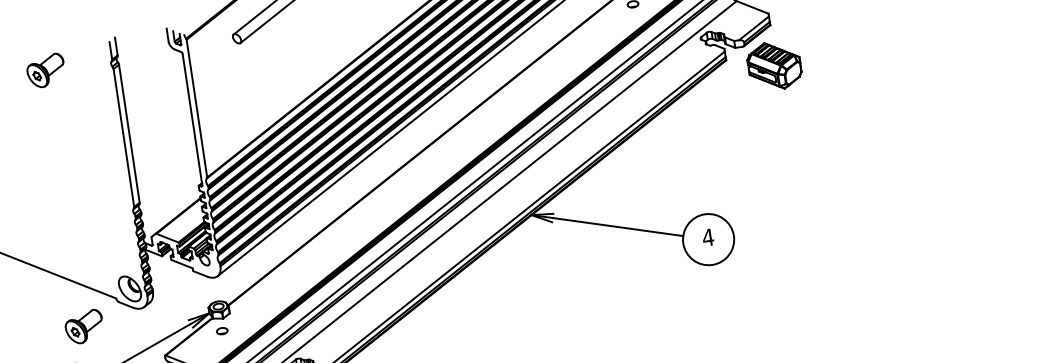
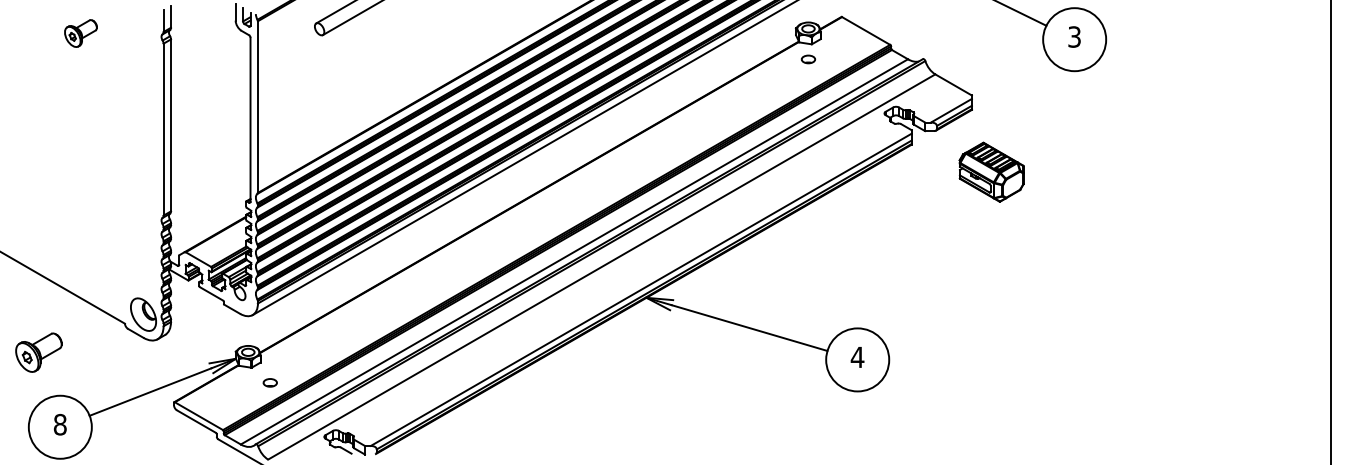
part: (774, 65) -> (991, 171), moved
part: (45, 70) -> (80, 33), size x0.7
part: (83, 326) -> (38, 352), moved
part: (221, 330) -> (269, 382), moved

